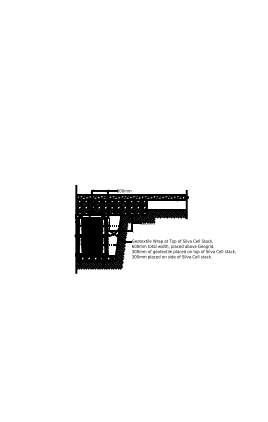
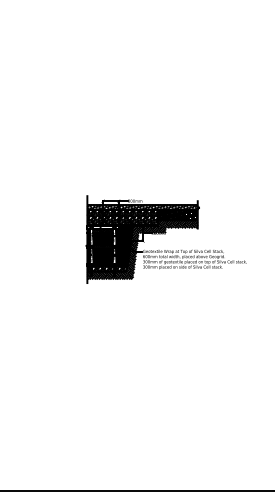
hatch: (166, 205) -> (177, 215), added
hatch: (114, 235) -> (125, 245), added

